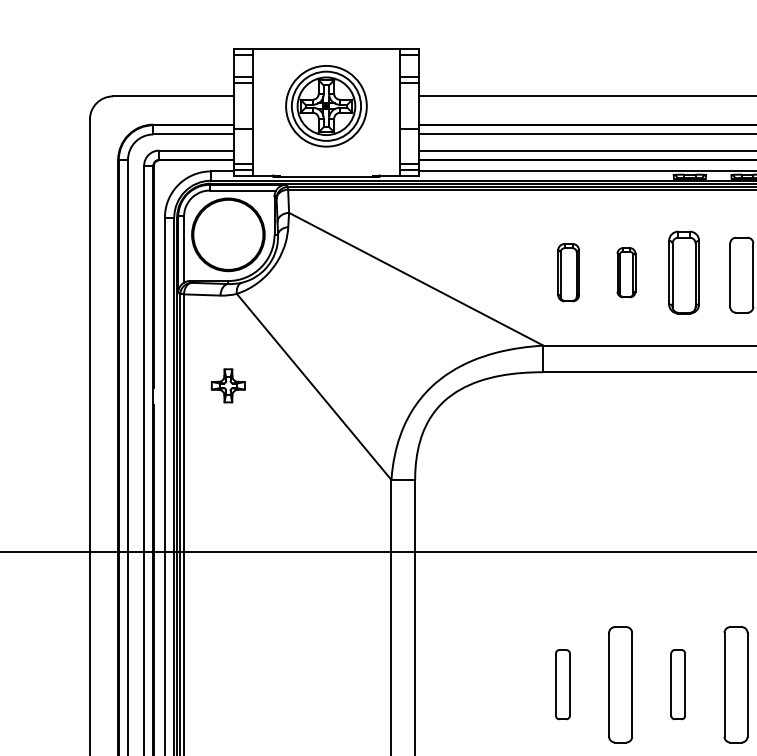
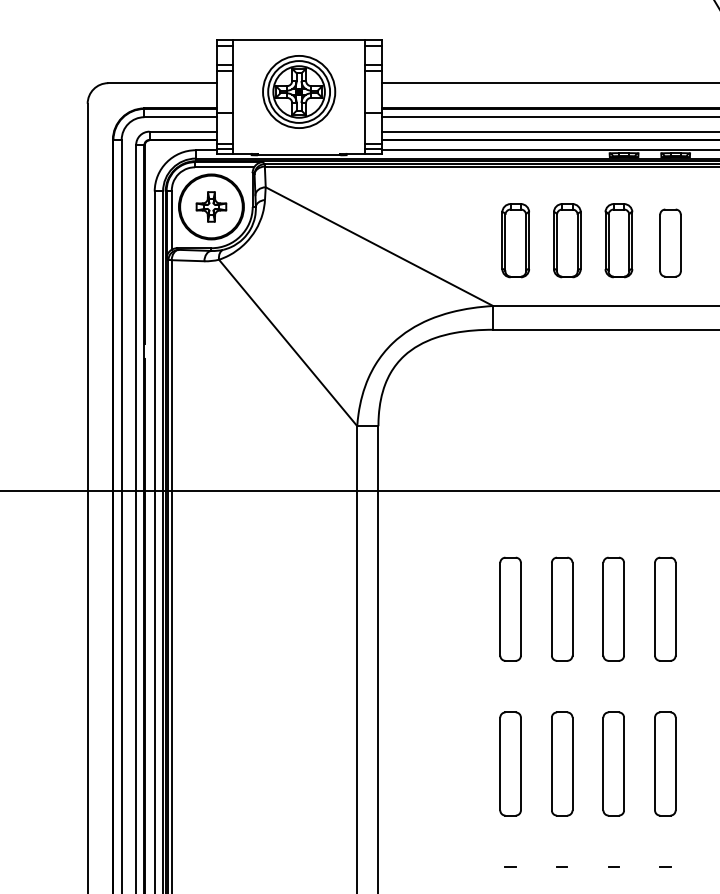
part: (568, 272) -> (515, 240), size x1.43
part: (626, 272) -> (567, 240), size x1.67
part: (228, 385) -> (211, 206), moved
part: (562, 683) -> (510, 608), size x1.67
part: (678, 683) -> (613, 608), size x1.67

